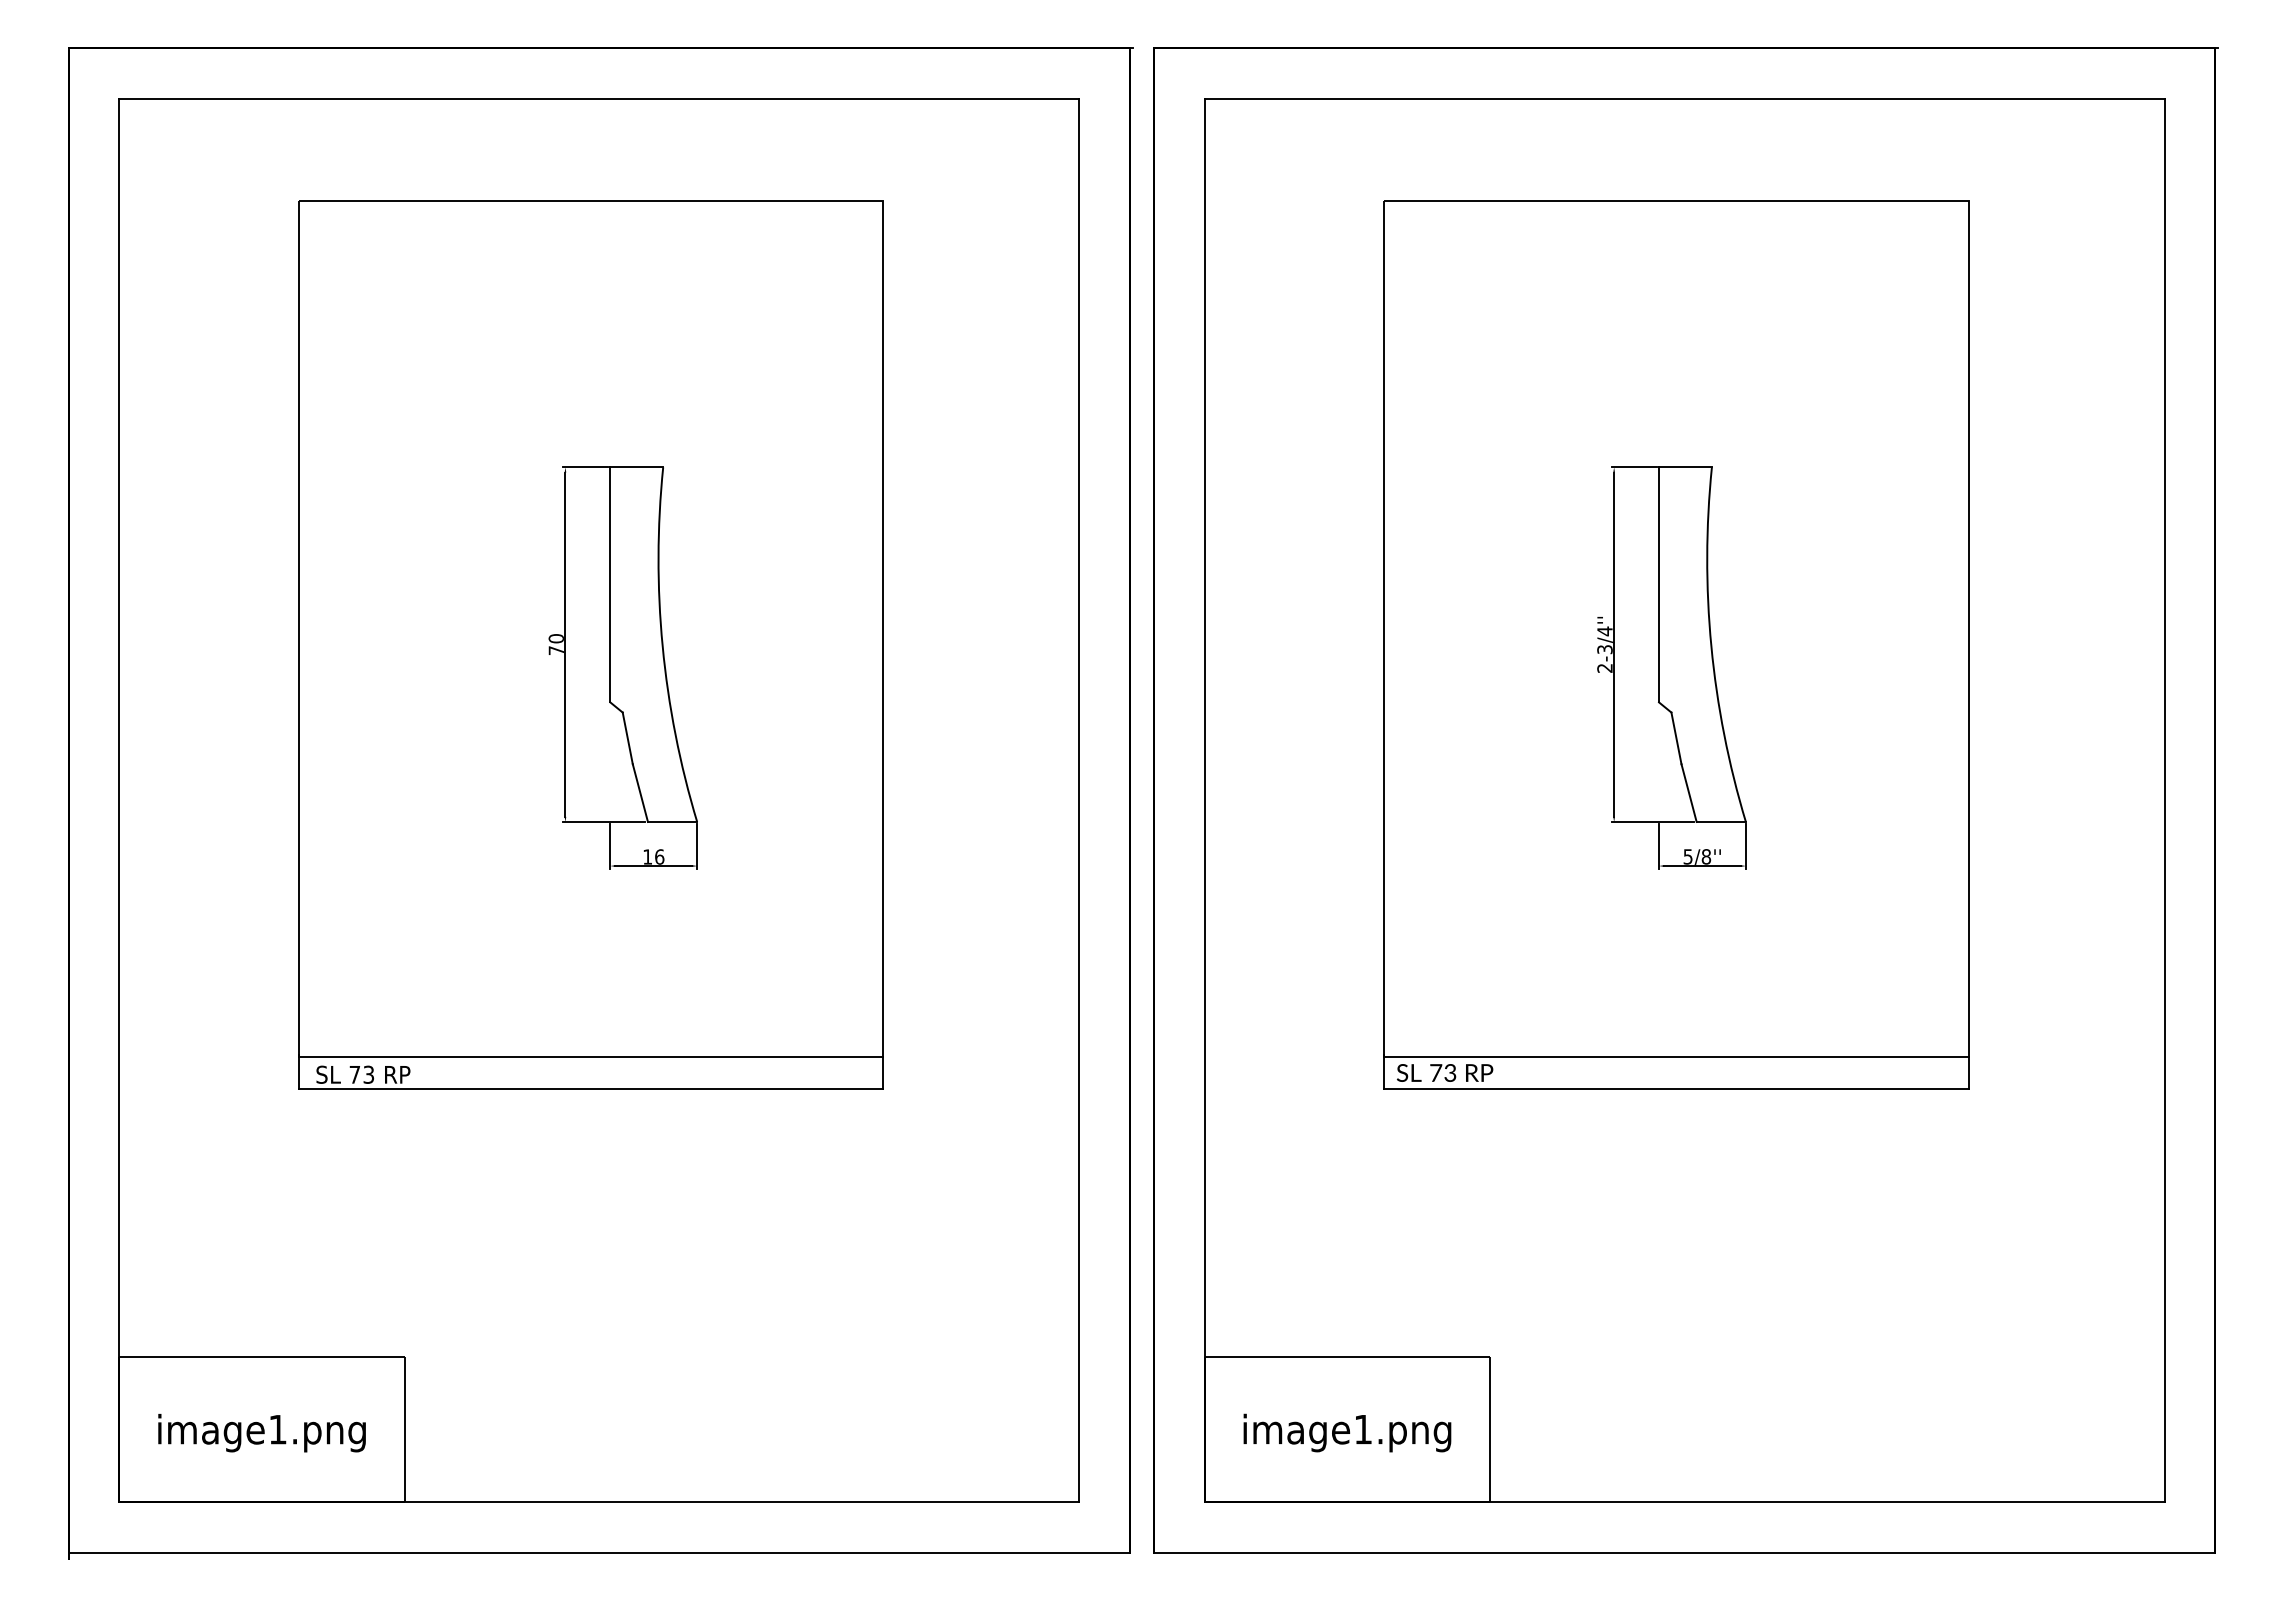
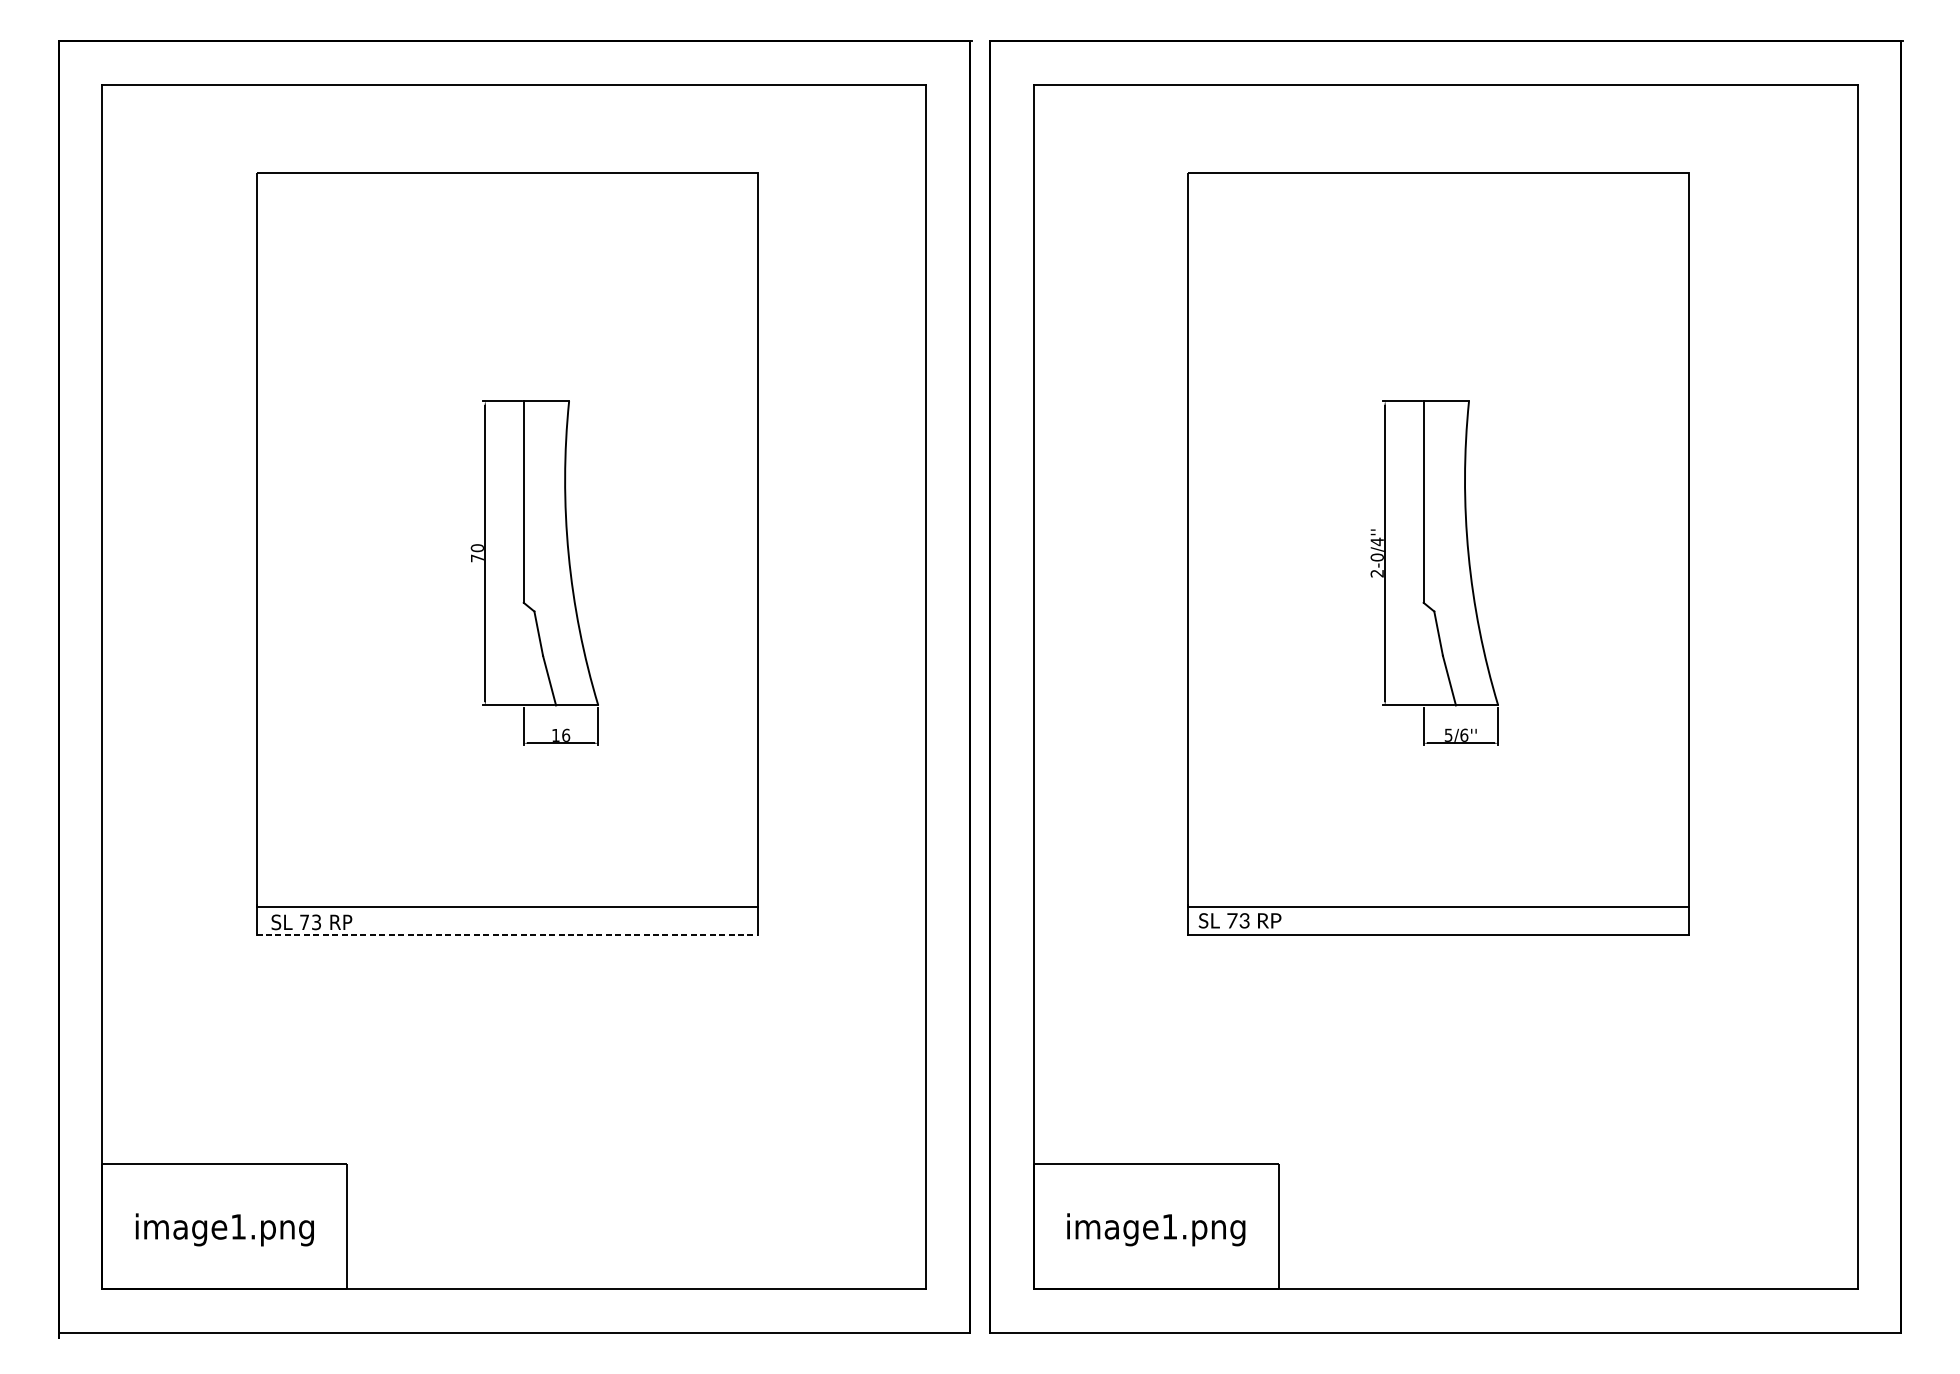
text: (1604, 649) -> (1376, 557), 2-3/4'' -> 2-0/4''
text: (1706, 856) -> (1464, 735), 5/8'' -> 5/6''
line: (591, 1089) -> (507, 934), solid -> dashed

